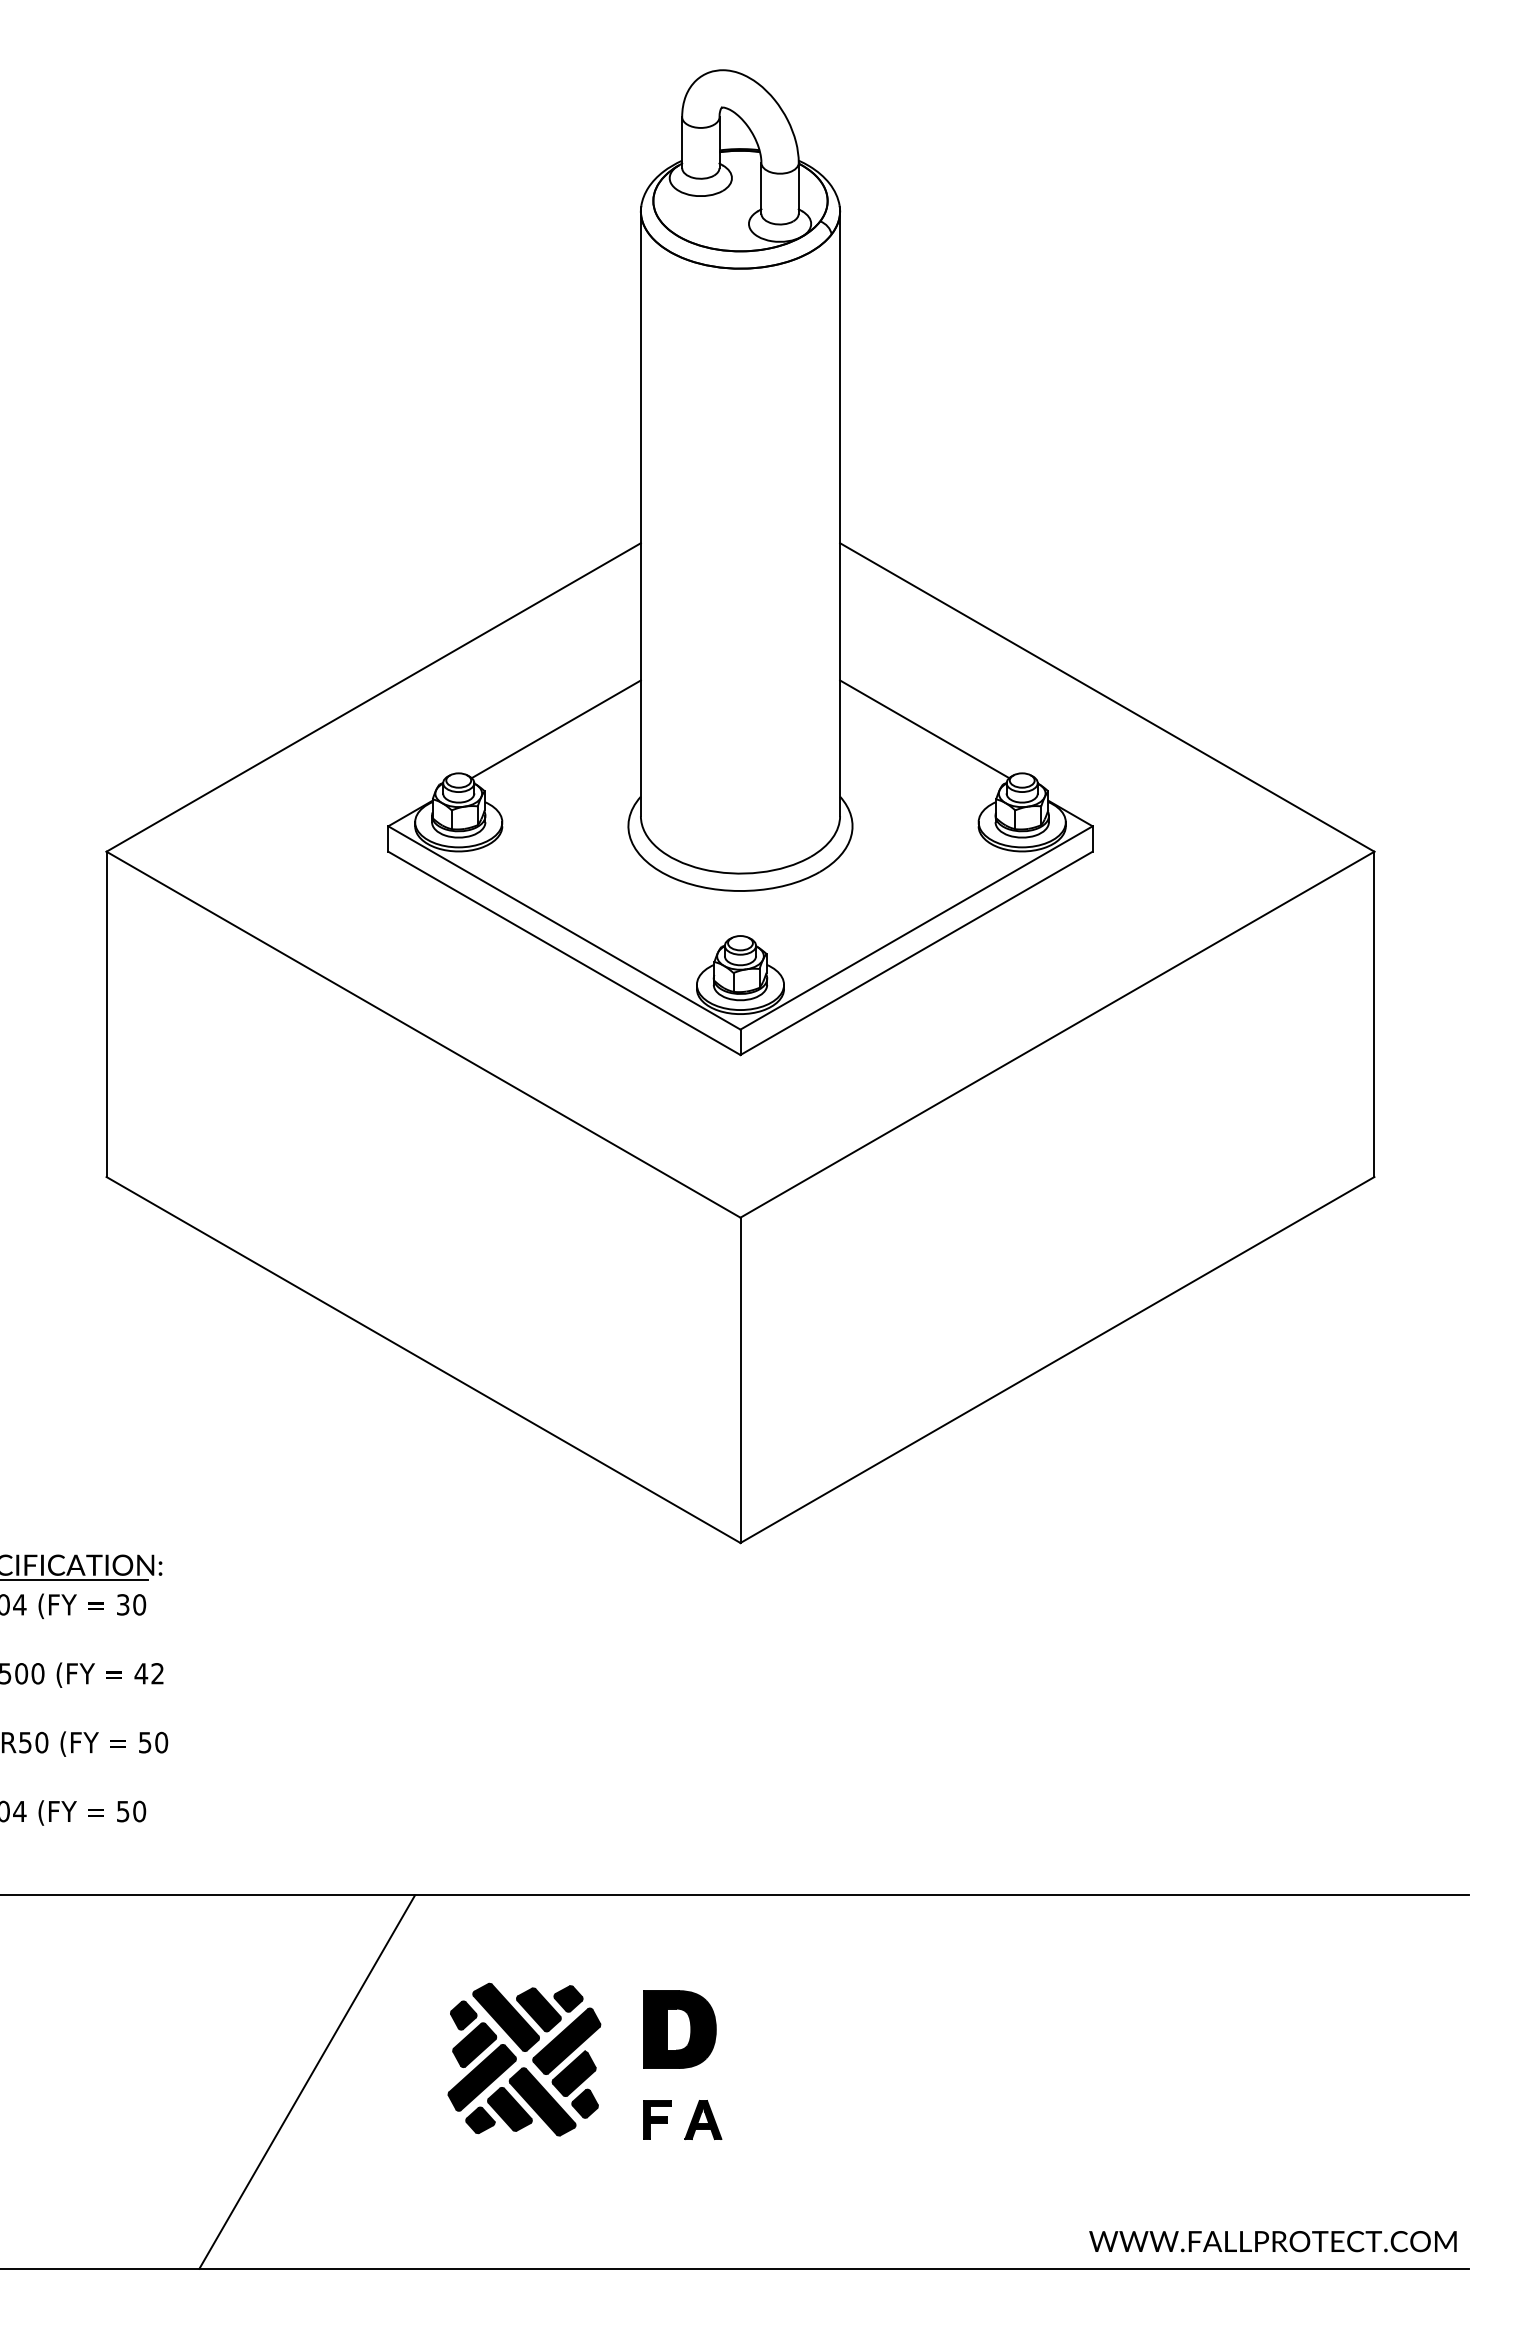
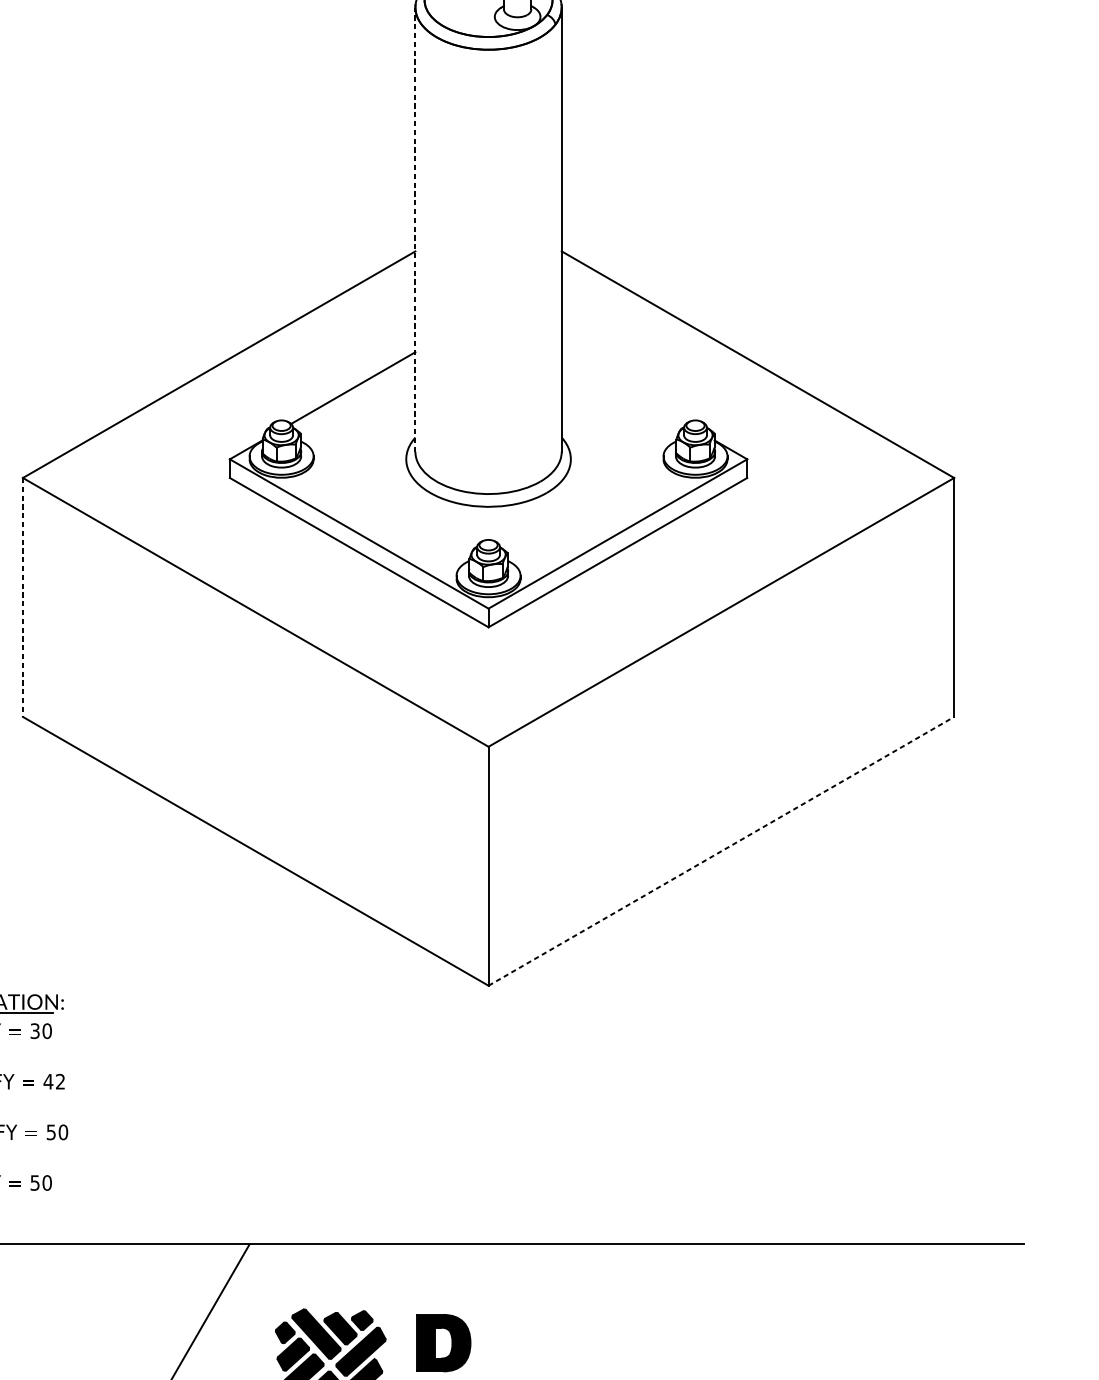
line: (640, 513) -> (415, 229), solid -> dashed
line: (924, 729) -> (623, 388), removed
line: (106, 1014) -> (22, 597), solid -> dashed
line: (1057, 1360) -> (721, 851), solid -> dashed

